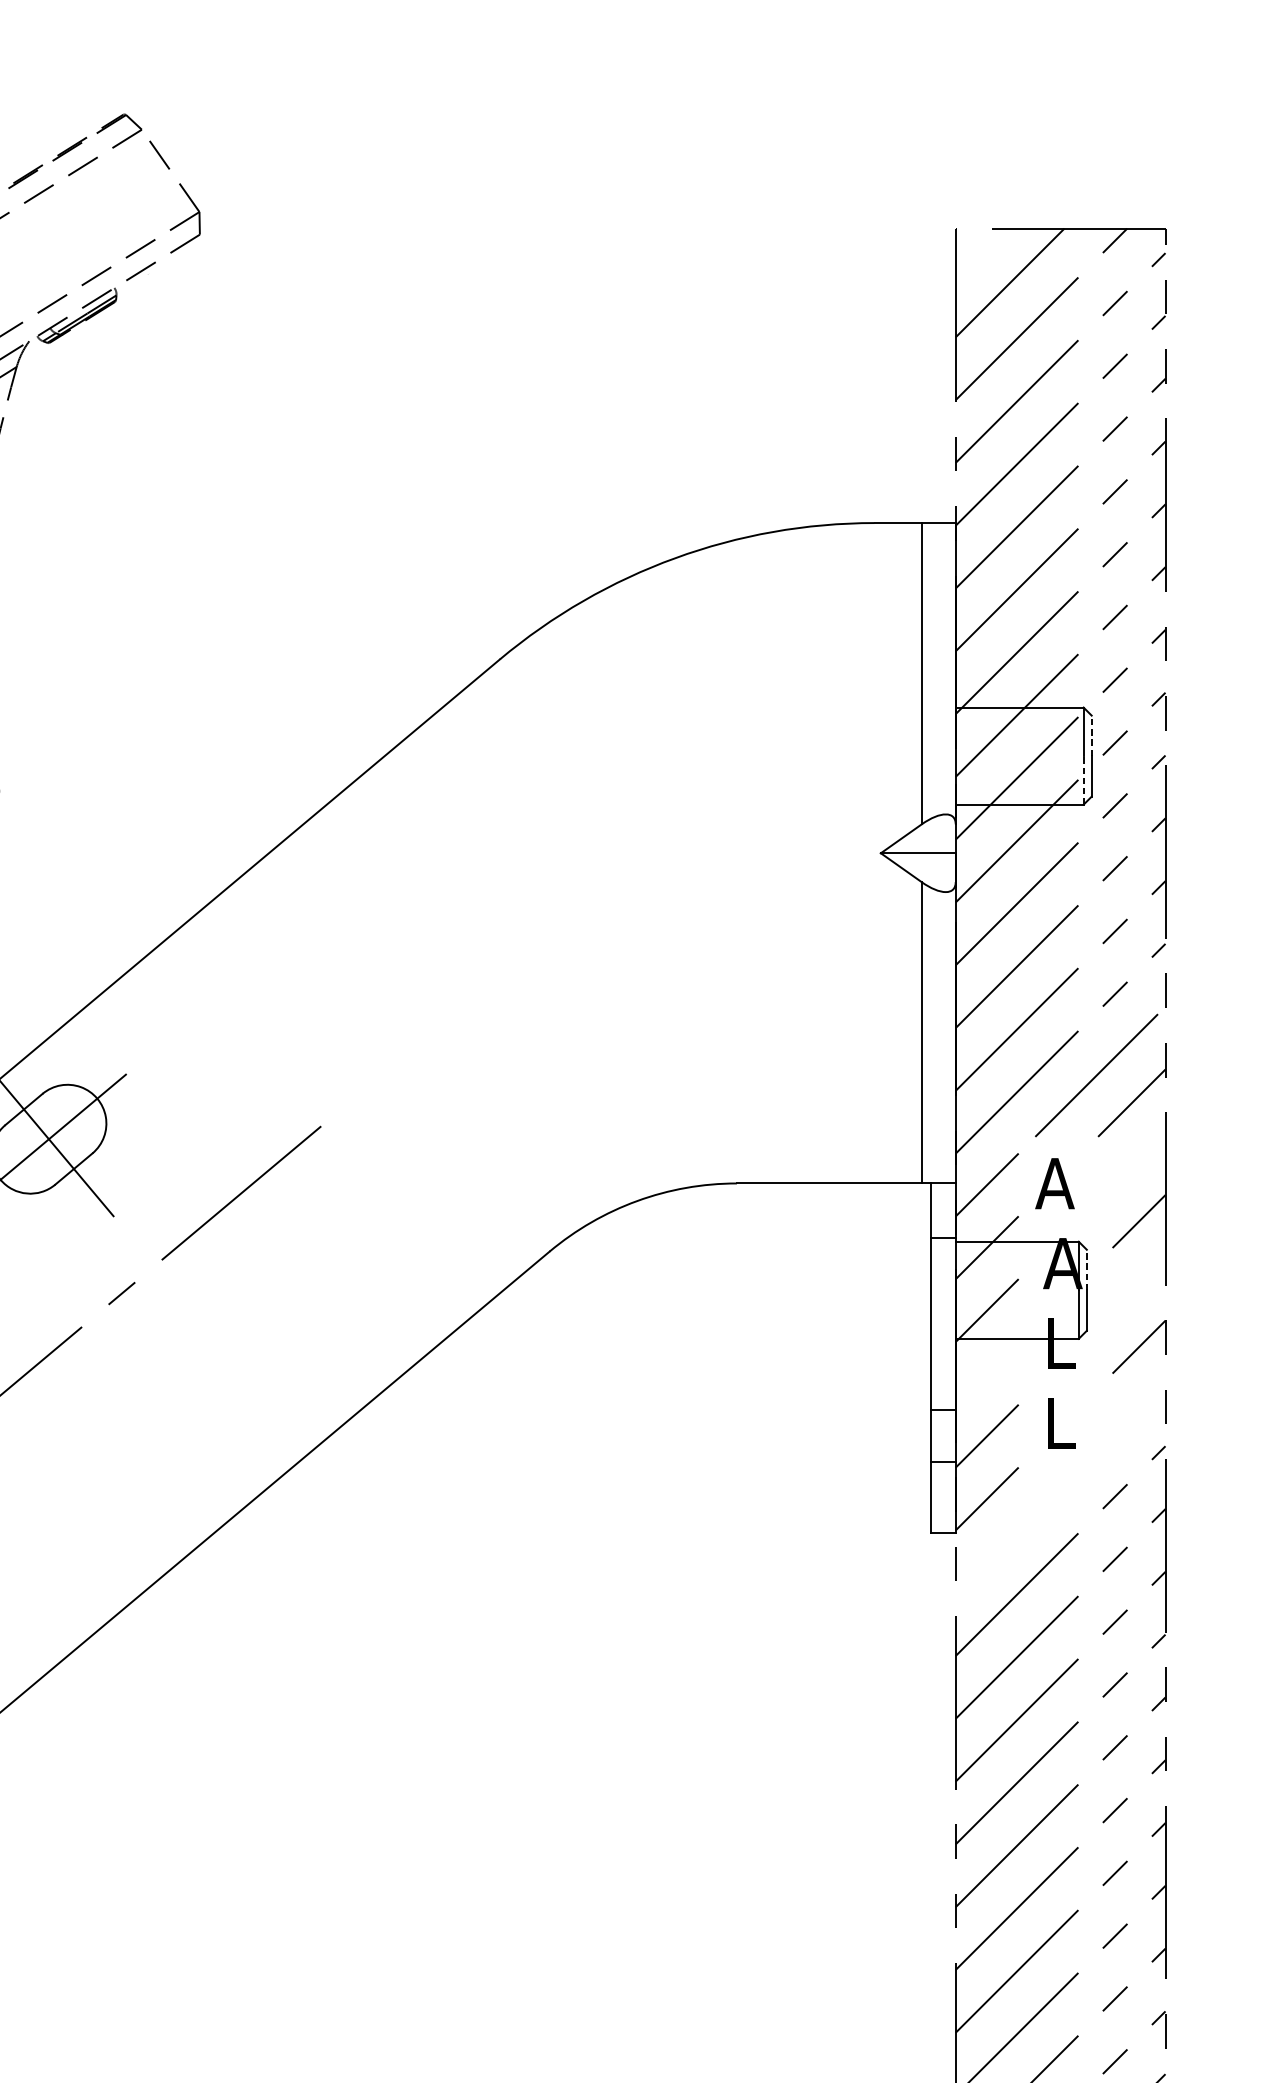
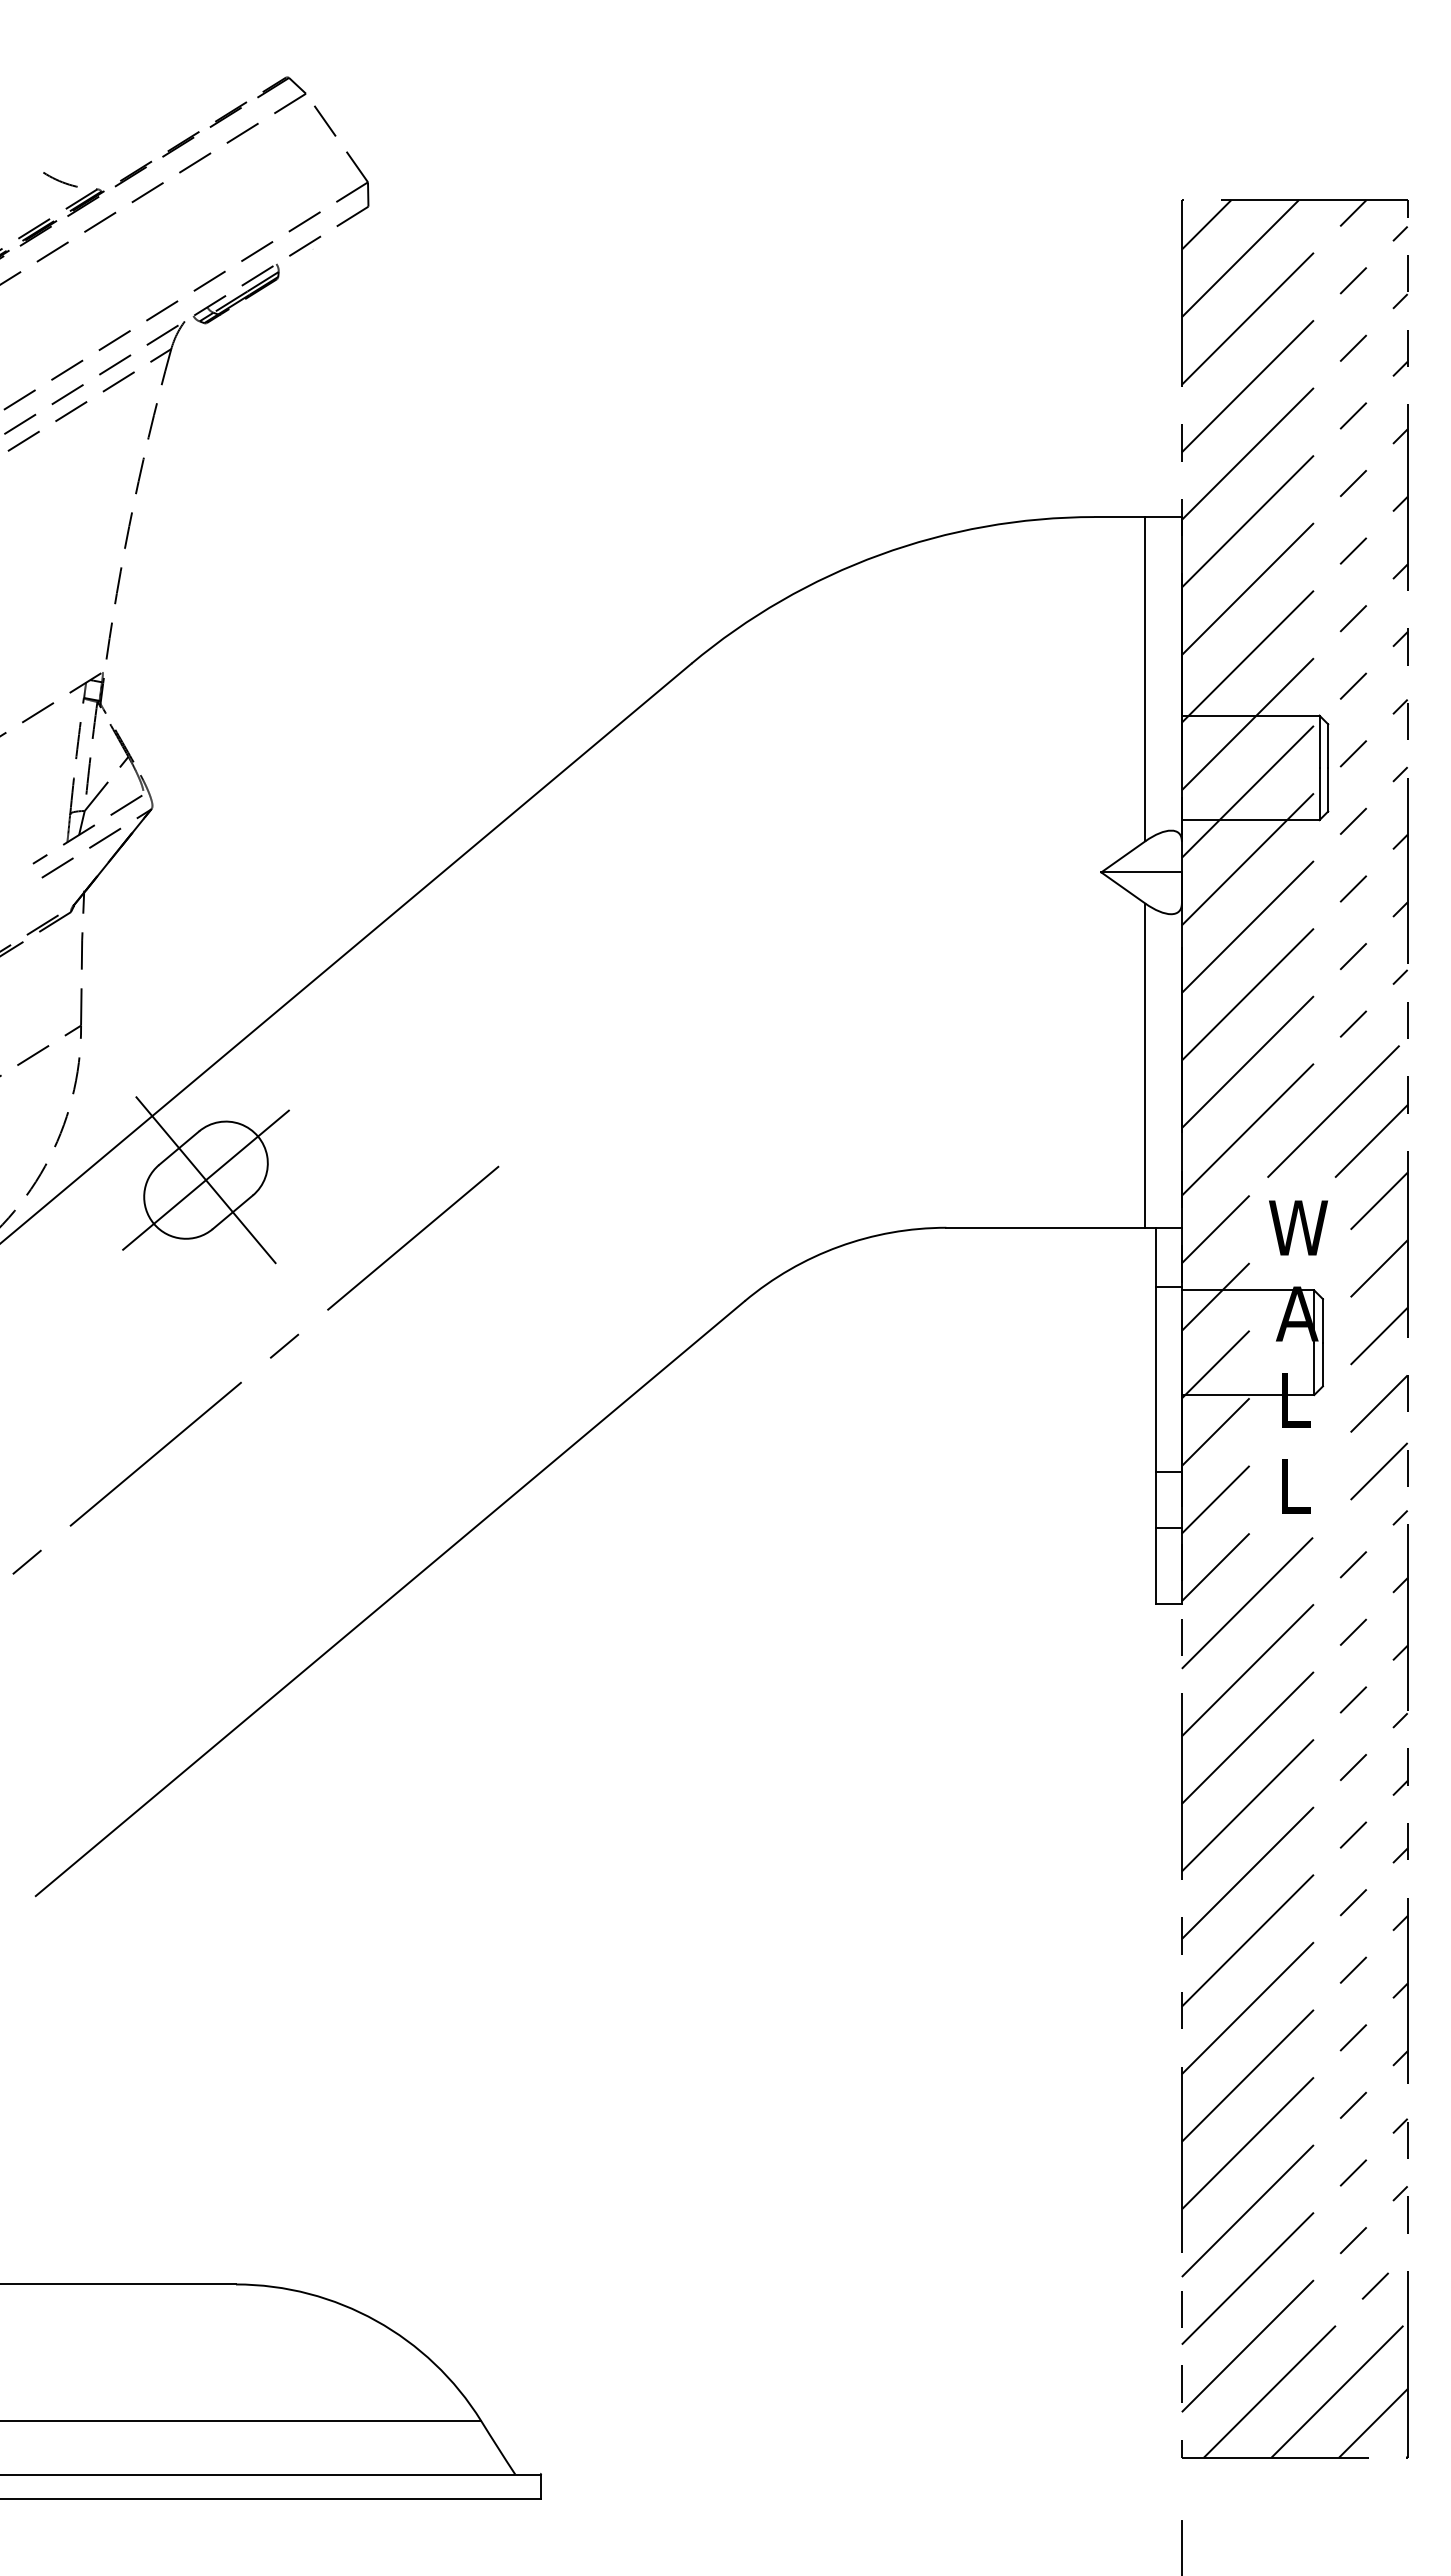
line: (978, 251) -> (1206, 224), added
line: (1091, 736) -> (1328, 746), dashed -> solid
line: (1083, 779) -> (1319, 793), dashed -> solid
line: (1138, 1158) -> (1378, 1200), added
text: (1063, 1183) -> (1297, 1227), A -> W
line: (1086, 1269) -> (1322, 1320), dashed -> solid
line: (1138, 1283) -> (1378, 1335), added
line: (986, 1373) -> (1215, 1432), added
line: (1138, 1409) -> (1378, 1471), added
line: (1016, 1532) -> (1247, 1603), added

